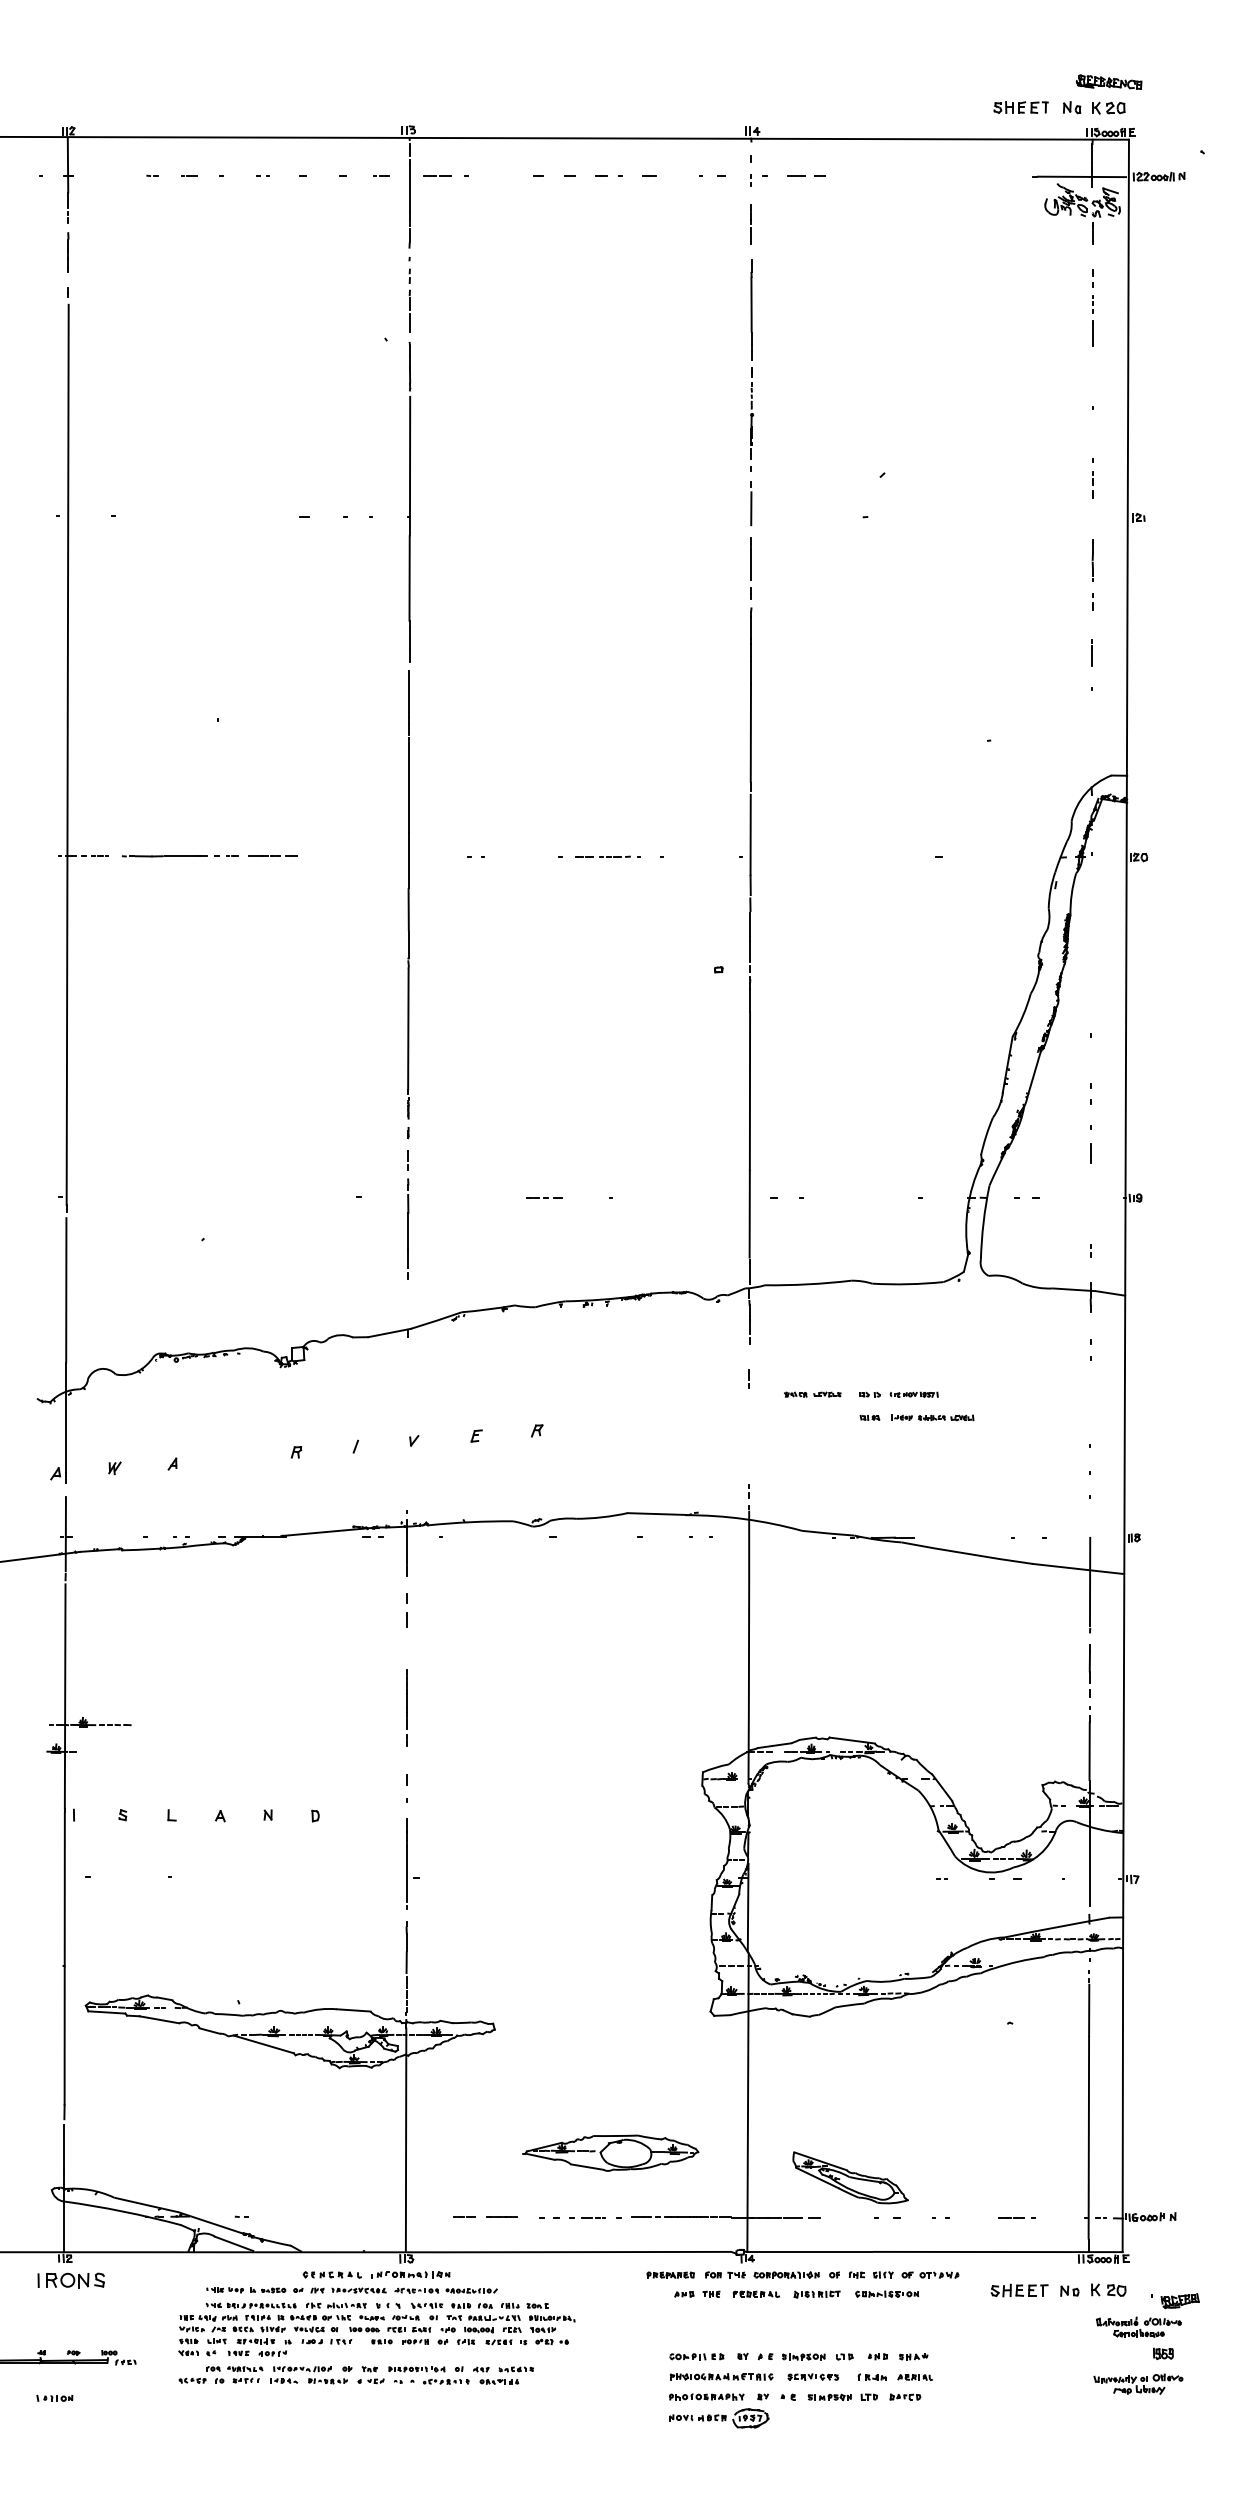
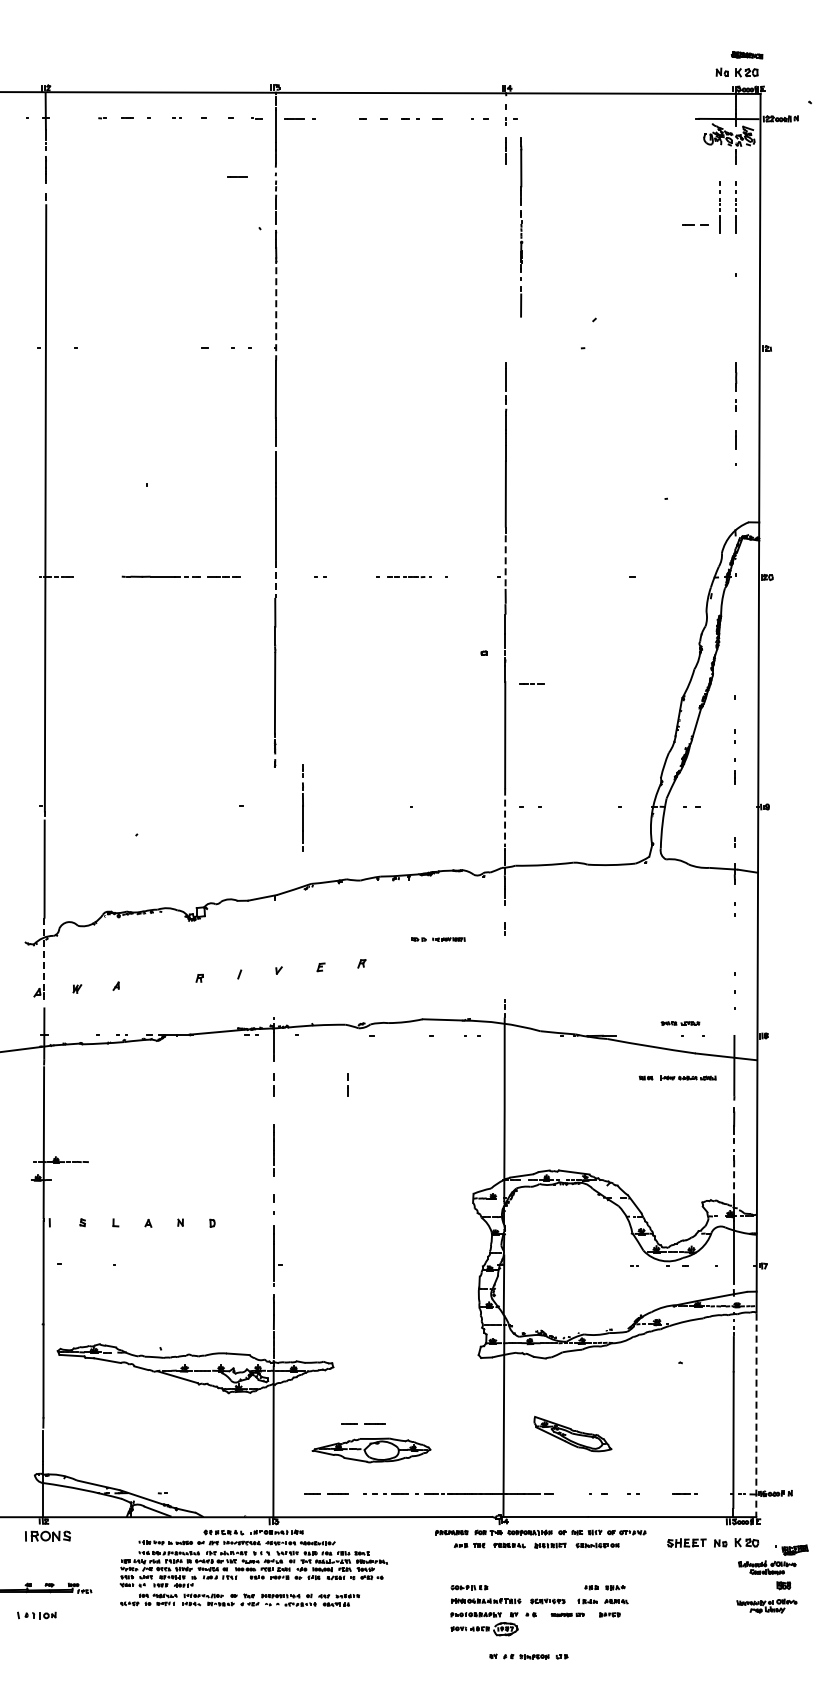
part: (1108, 81) -> (746, 54), size x0.7
part: (1020, 106) -> (687, 71), removed
line: (805, 176) -> (694, 224), moved
line: (352, 262) -> (237, 176), added
line: (1068, 309) -> (719, 208), added
part: (751, 392) -> (521, 227), moved
line: (410, 465) -> (276, 313), solid -> dashed
line: (1091, 475) -> (735, 320), removed
line: (750, 835) -> (505, 562), solid -> dashed
line: (208, 855) -> (180, 576), moved
line: (408, 860) -> (275, 579), solid -> dashed
line: (544, 1197) -> (531, 683), moved
line: (407, 1215) -> (302, 807), moved
line: (750, 1215) -> (505, 818), solid -> dashed
line: (812, 1394) -> (680, 1023), moved
line: (898, 1394) -> (438, 939), moved
part: (916, 1416) -> (677, 1077), moved
line: (66, 1418) -> (44, 955), solid -> dashed
line: (515, 1611) -> (347, 1085), added
line: (1090, 1752) -> (734, 1180), solid -> dashed
line: (1122, 2101) -> (756, 1415), solid -> dashed
line: (541, 2113) -> (364, 1423), added
part: (610, 2153) -> (371, 1450), moved
part: (849, 2176) -> (572, 1433), moved
part: (794, 2356) -> (528, 1656), moved
part: (842, 2396) -> (567, 1614), size x0.7
part: (54, 2398) -> (36, 1615), size x1.6

